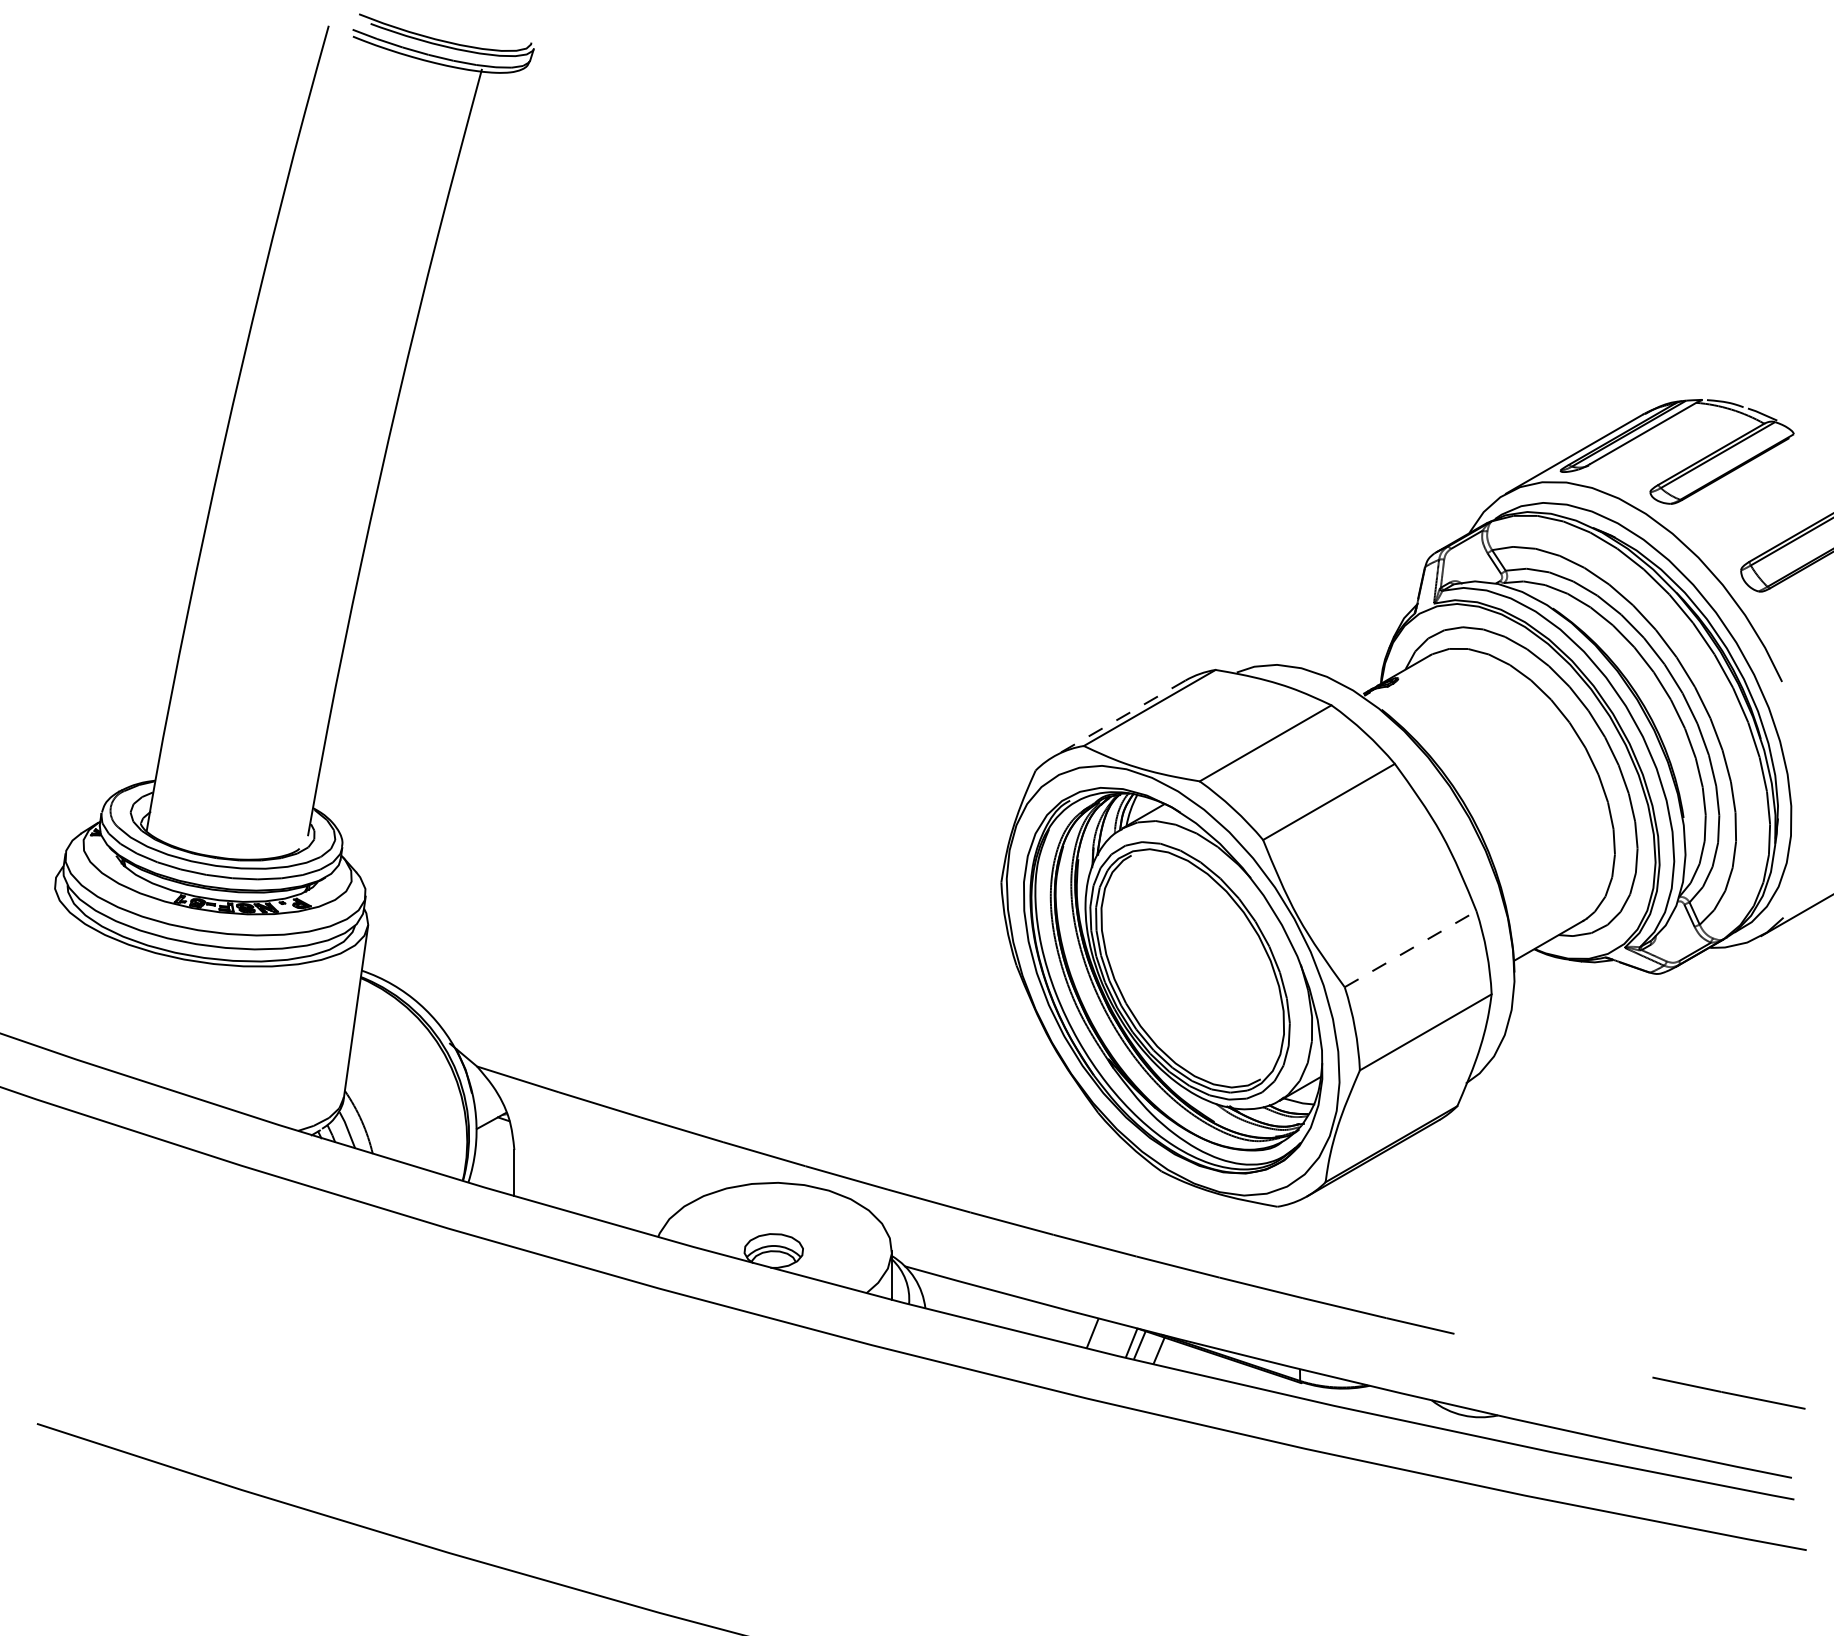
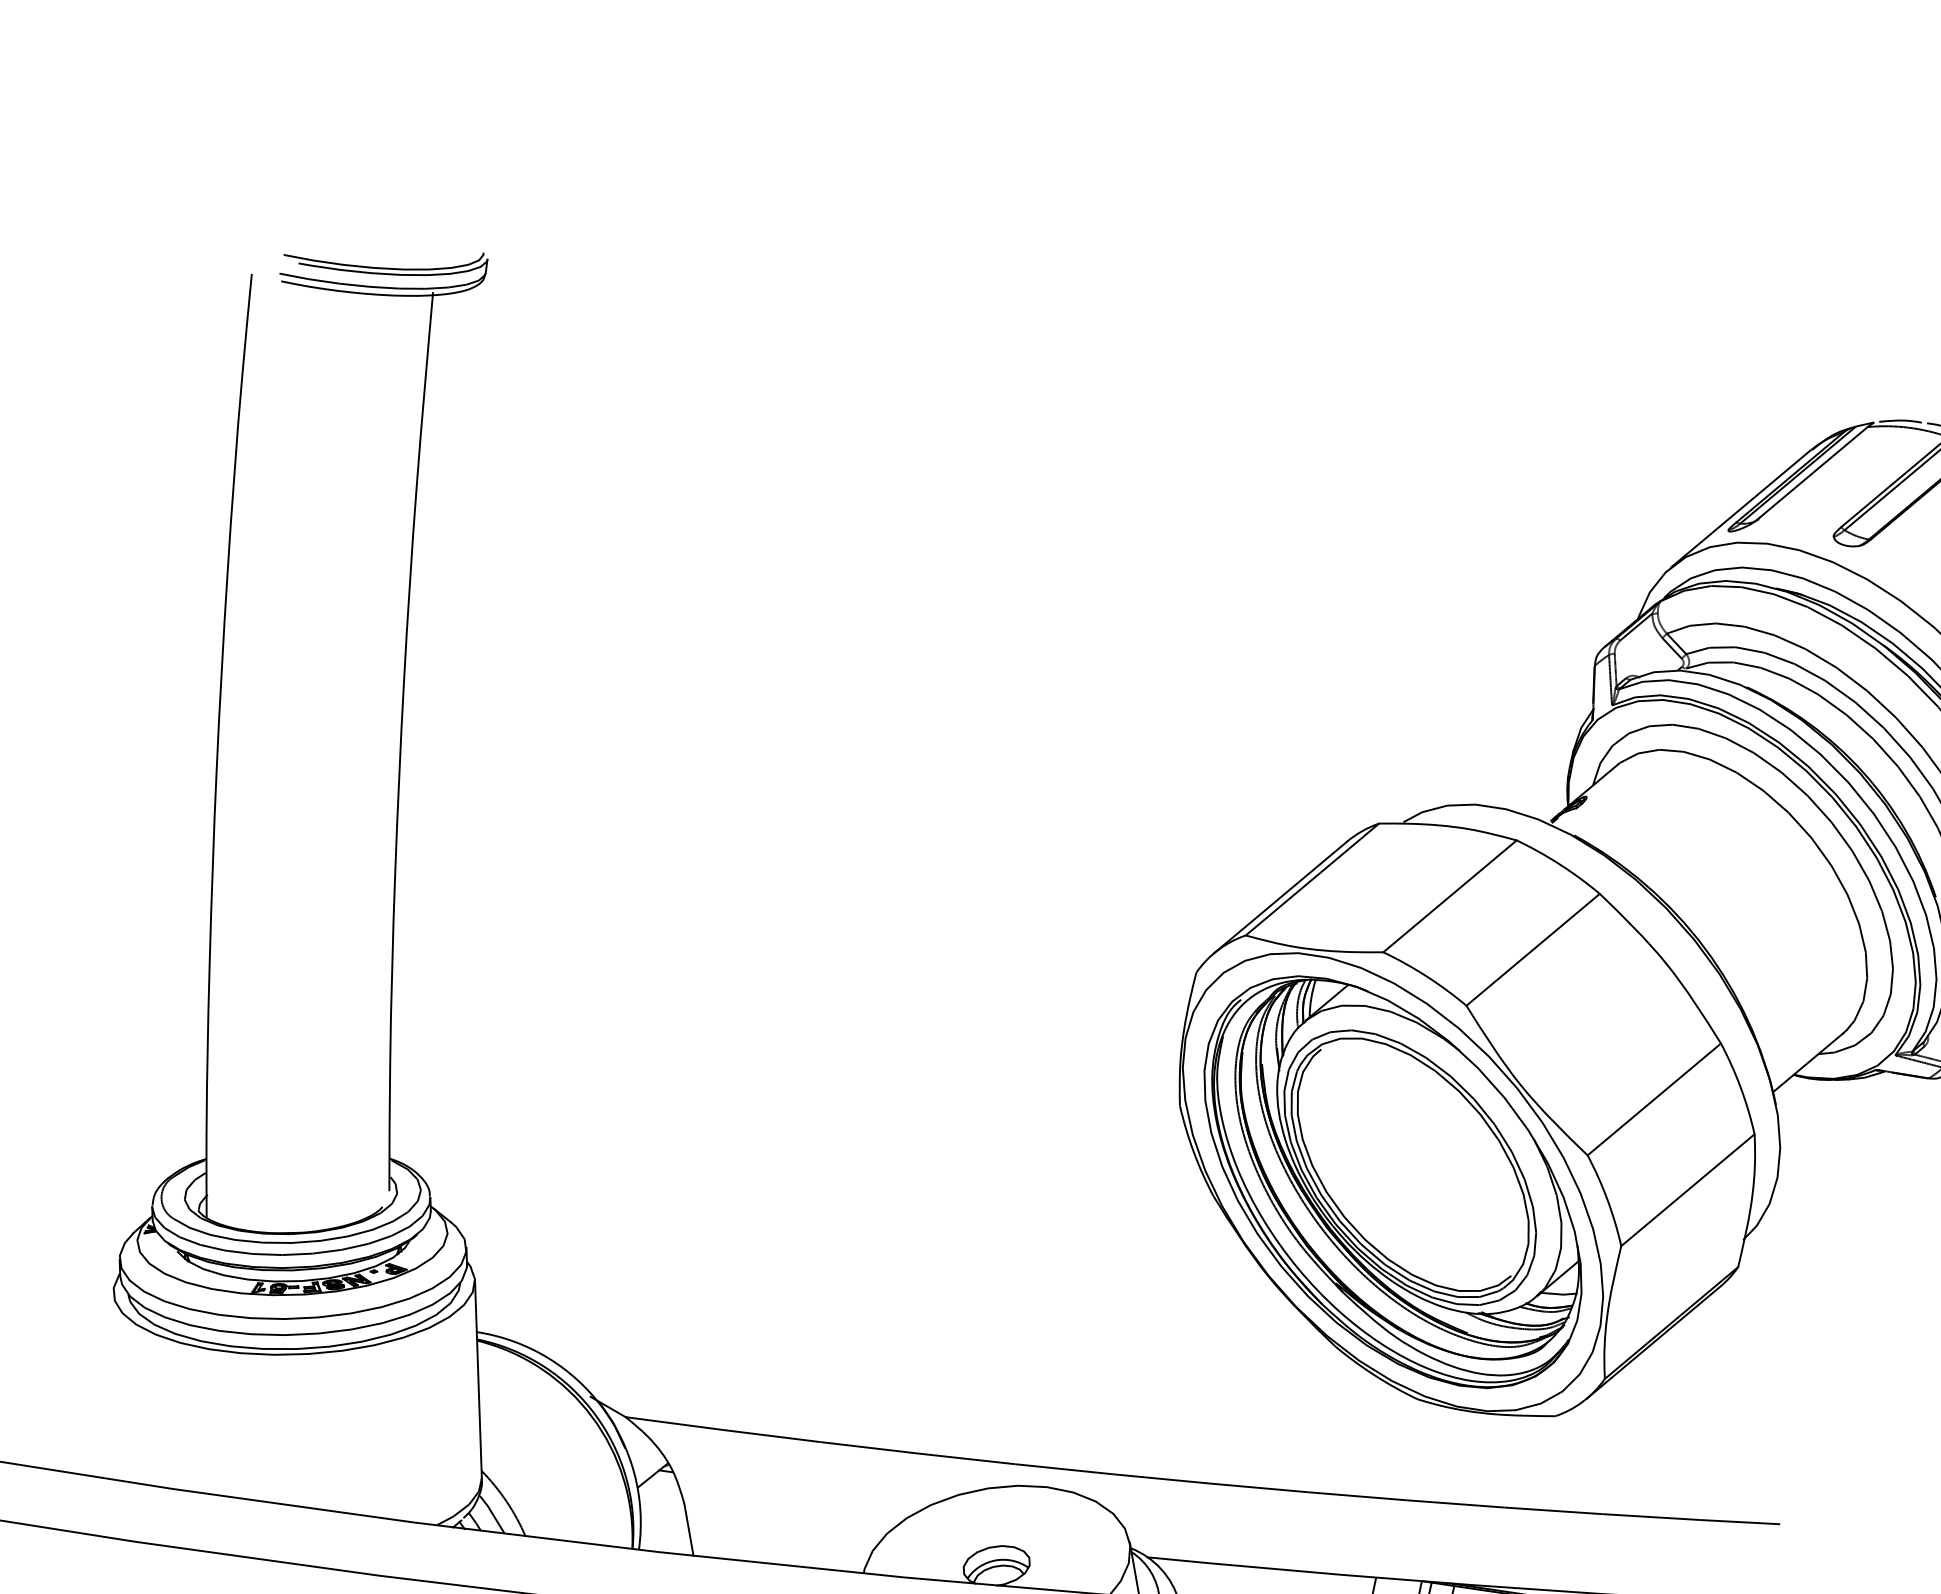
line: (1119, 718) -> (1280, 897), dashed -> solid
line: (1411, 948) -> (1655, 1098), dashed -> solid

